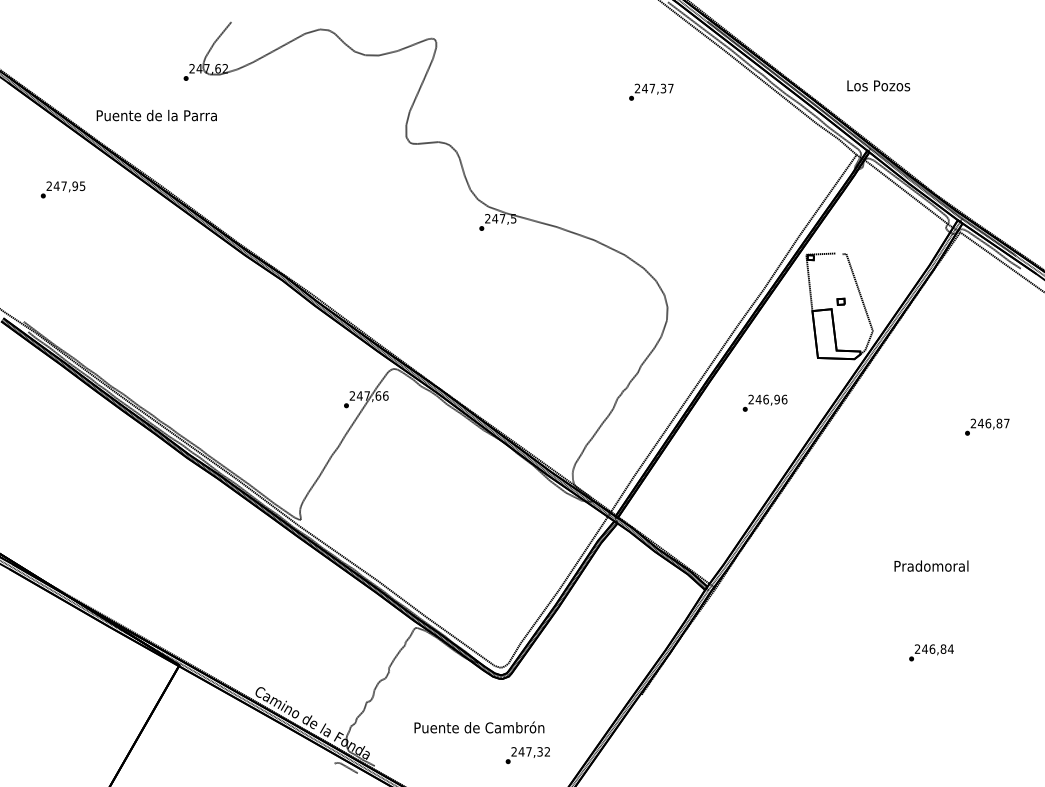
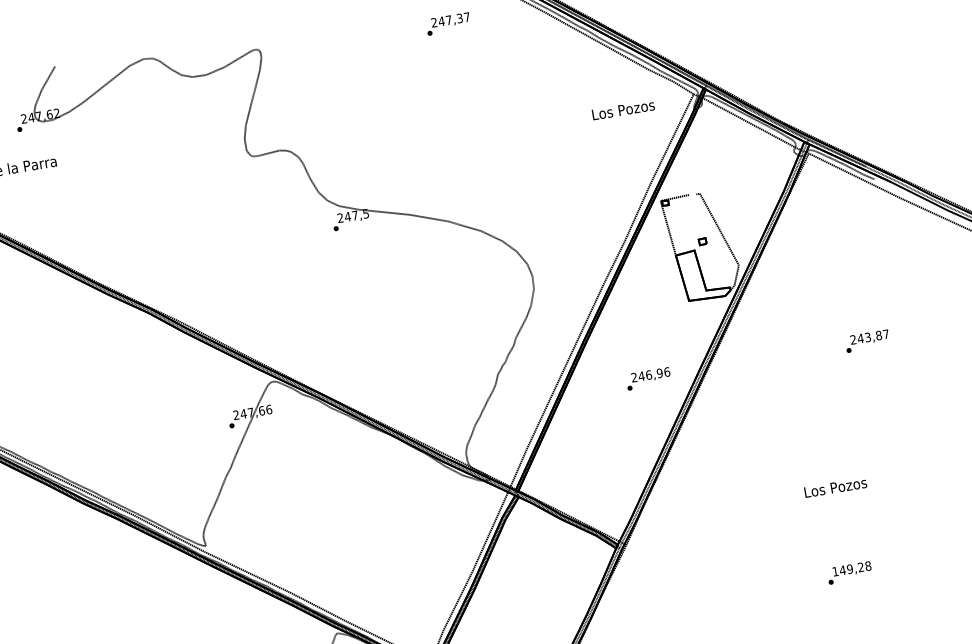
text: (878, 85) -> (623, 109), moved
text: (651, 91) -> (448, 23), moved
text: (764, 402) -> (647, 378), moved
text: (988, 423) -> (868, 337), 246,87 -> 243,87
text: (931, 565) -> (835, 486), Pradomoral -> Los Pozos
text: (933, 648) -> (851, 568), 246,84 -> 149,28

